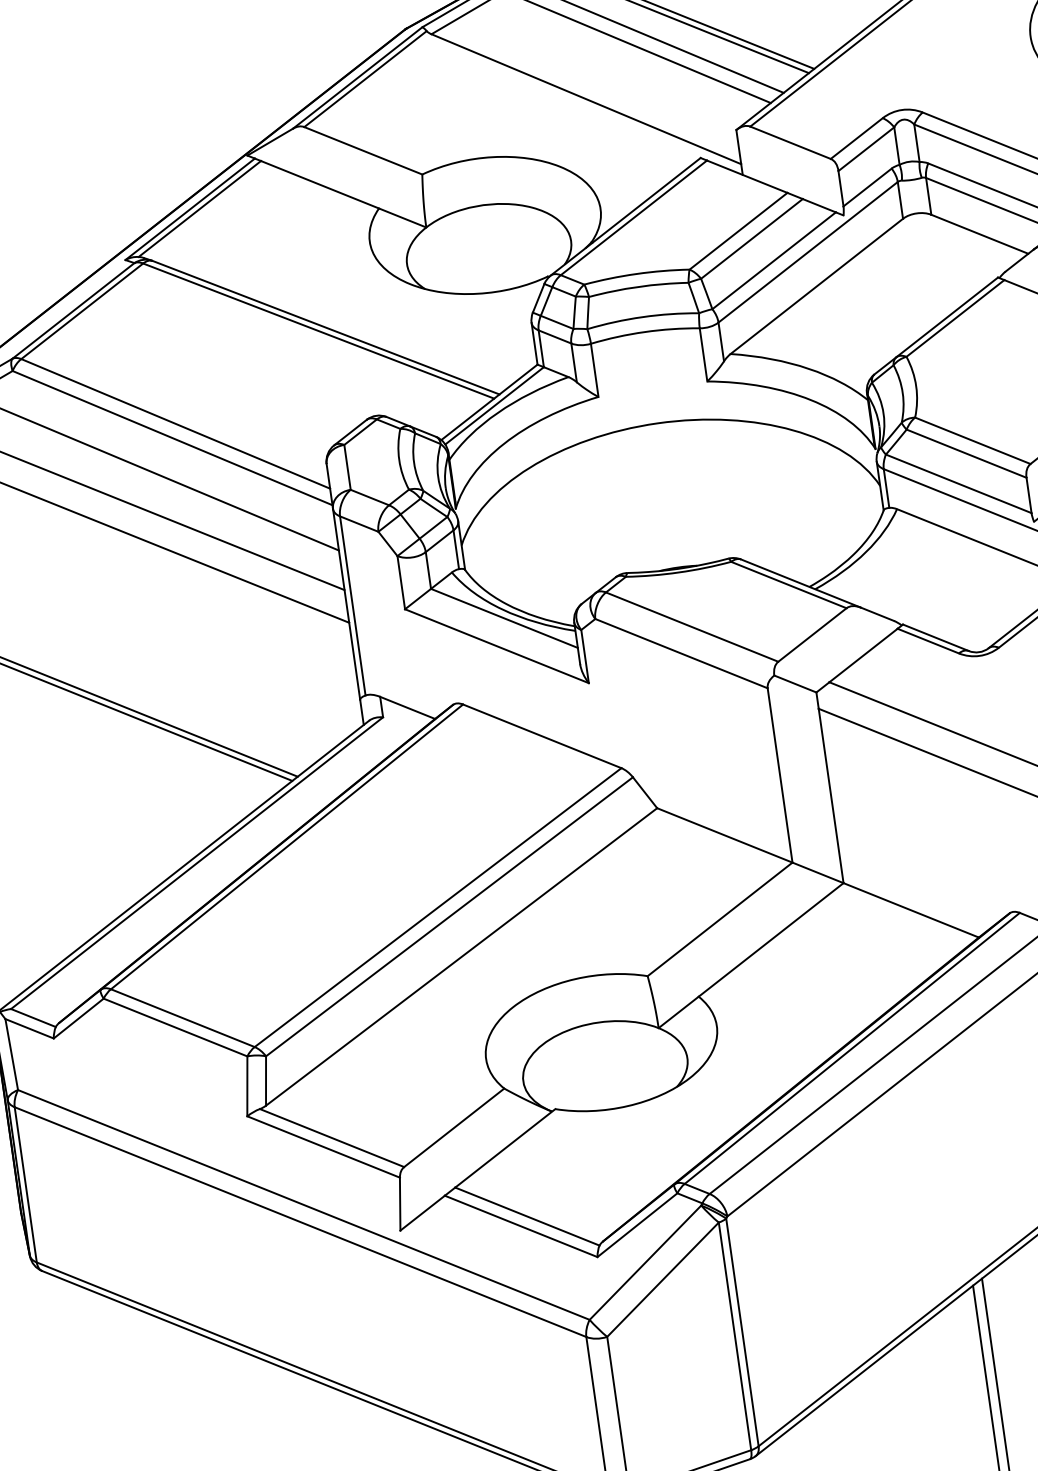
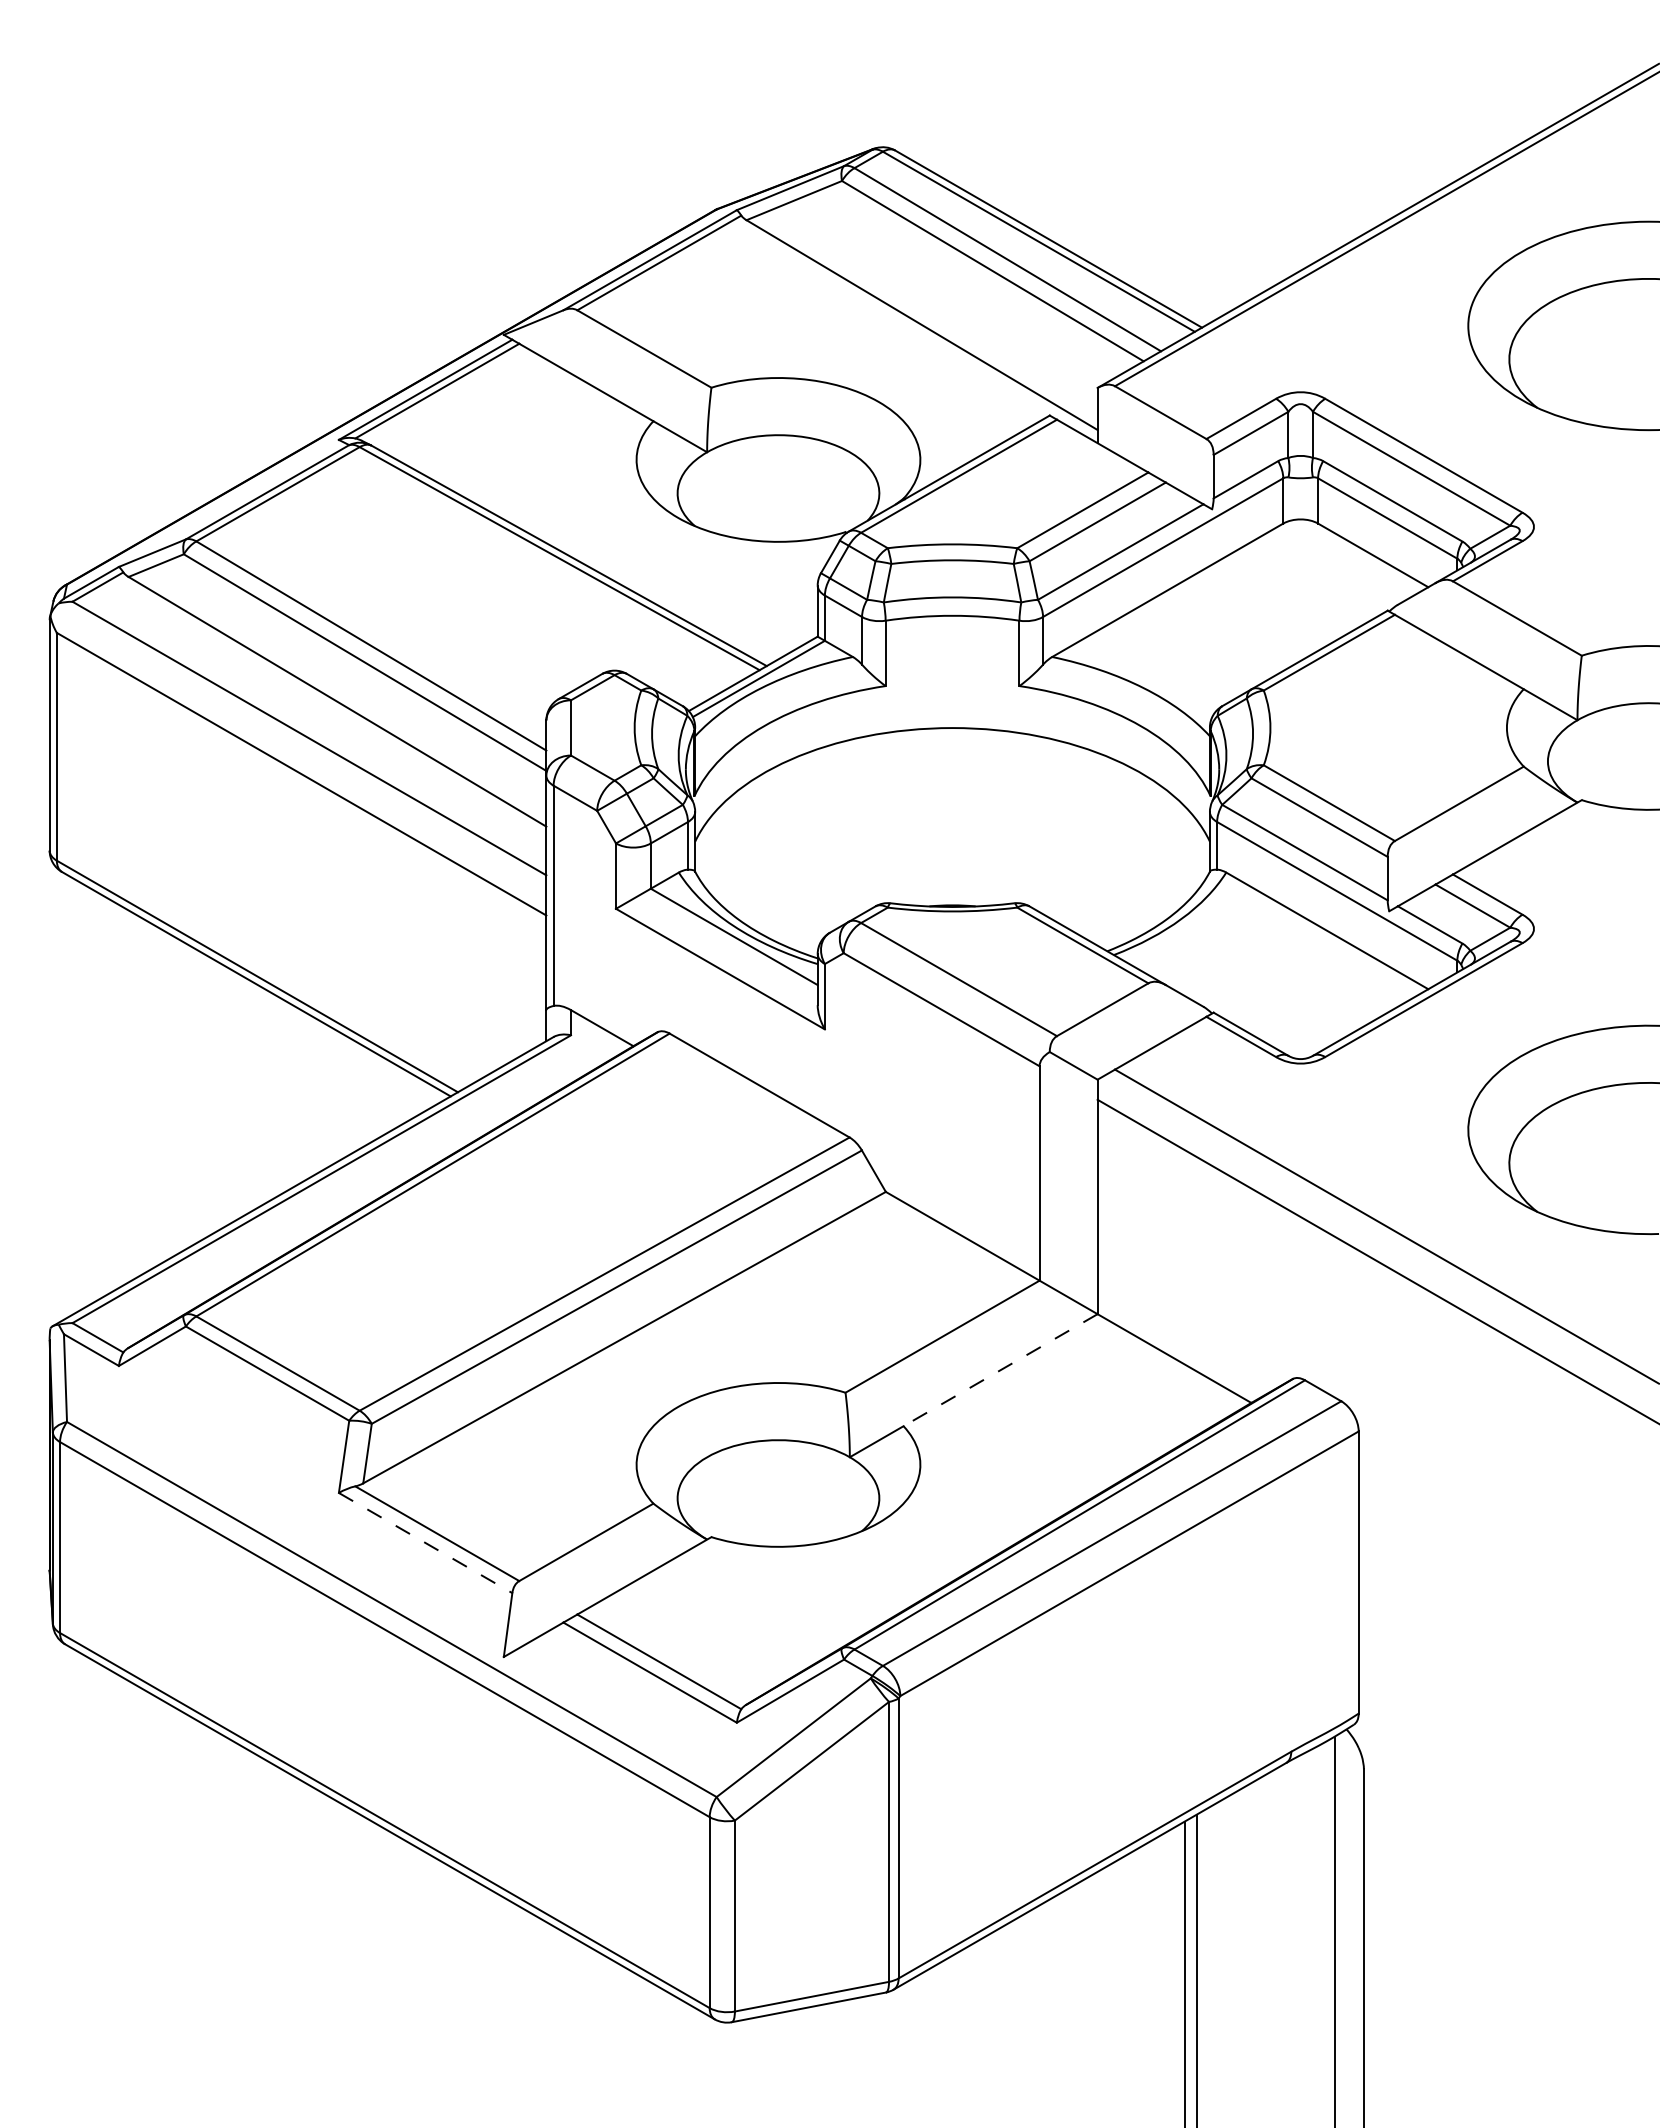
line: (771, 940) -> (1000, 1370), solid -> dashed
line: (324, 1147) -> (426, 1543), solid -> dashed

